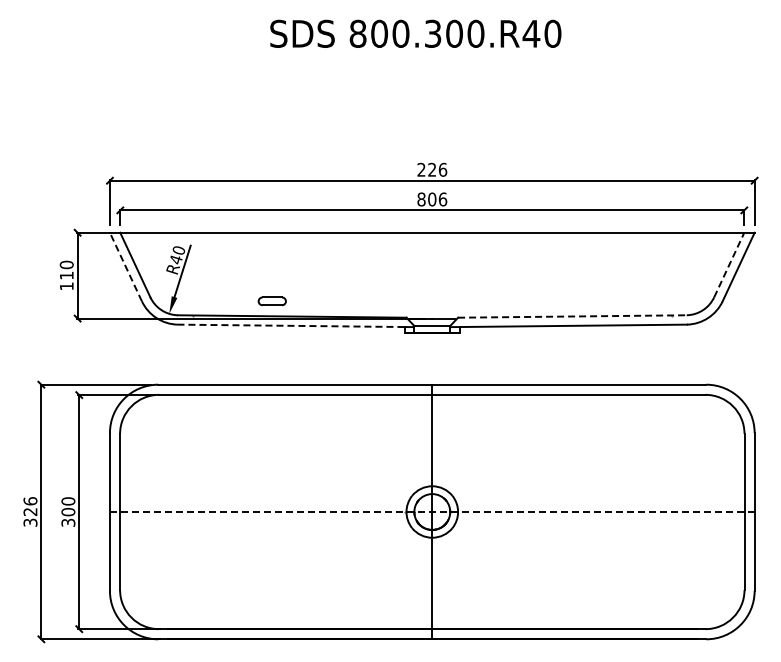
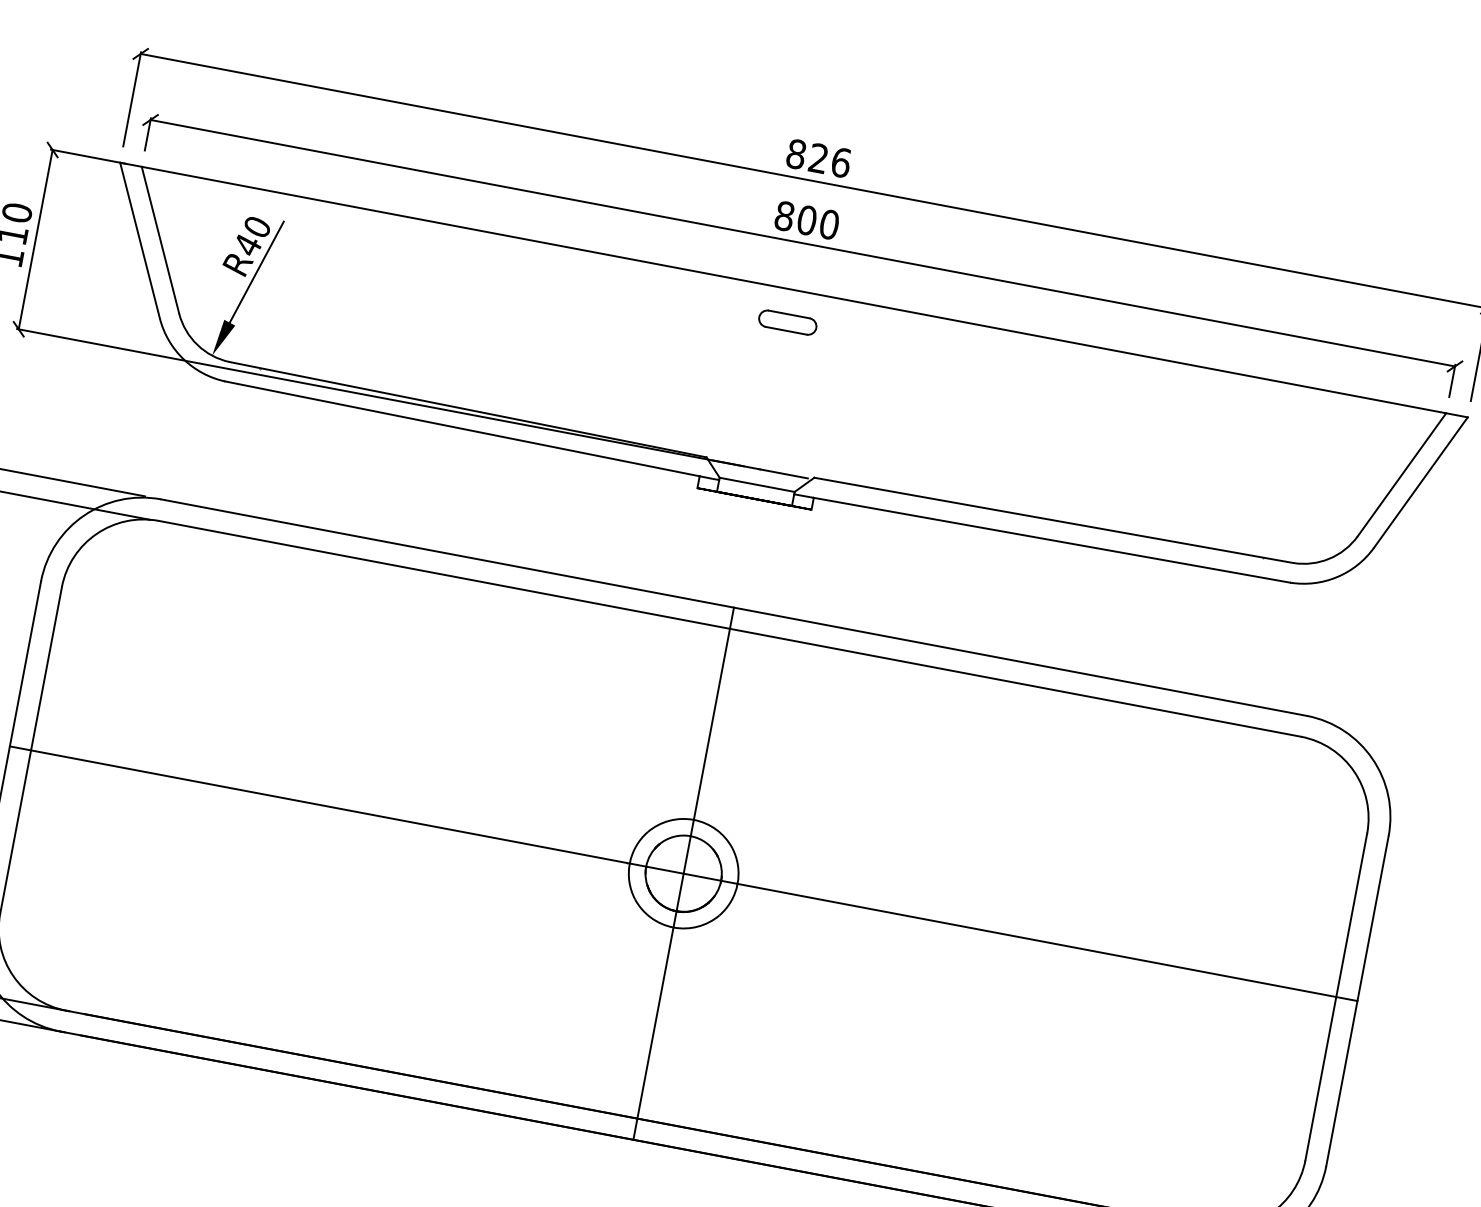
text: (421, 169) -> (796, 153), 226 -> 826
text: (443, 199) -> (830, 224), 806 -> 800
line: (729, 265) -> (1402, 475), dashed -> solid
line: (125, 267) -> (138, 241), dashed -> solid
part: (271, 301) -> (786, 322), moved
line: (572, 316) -> (1053, 520), dashed -> solid
line: (291, 325) -> (463, 428), dashed -> solid
line: (432, 512) -> (683, 874), dashed -> solid

